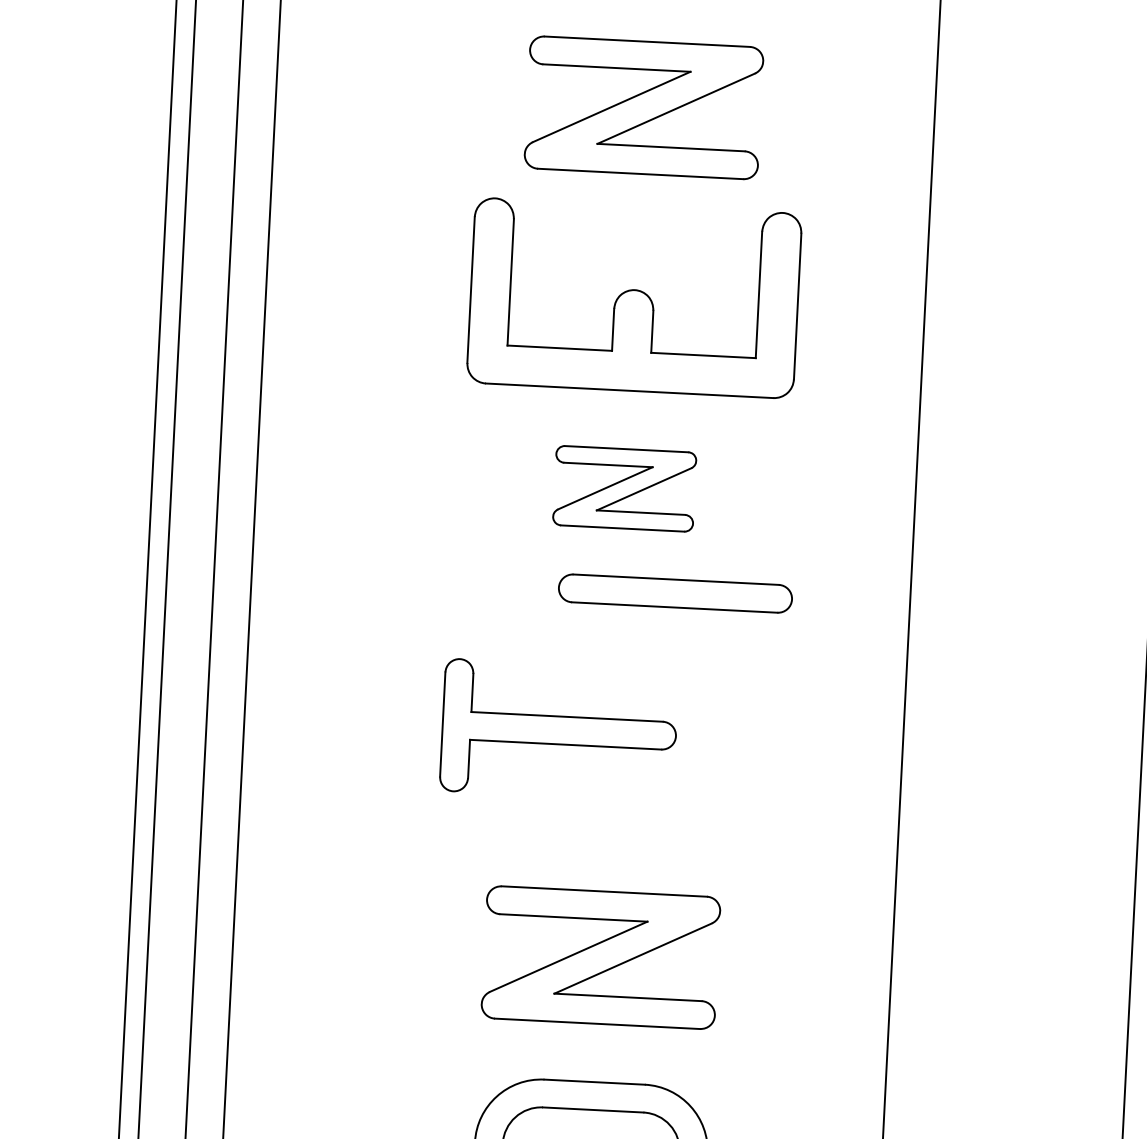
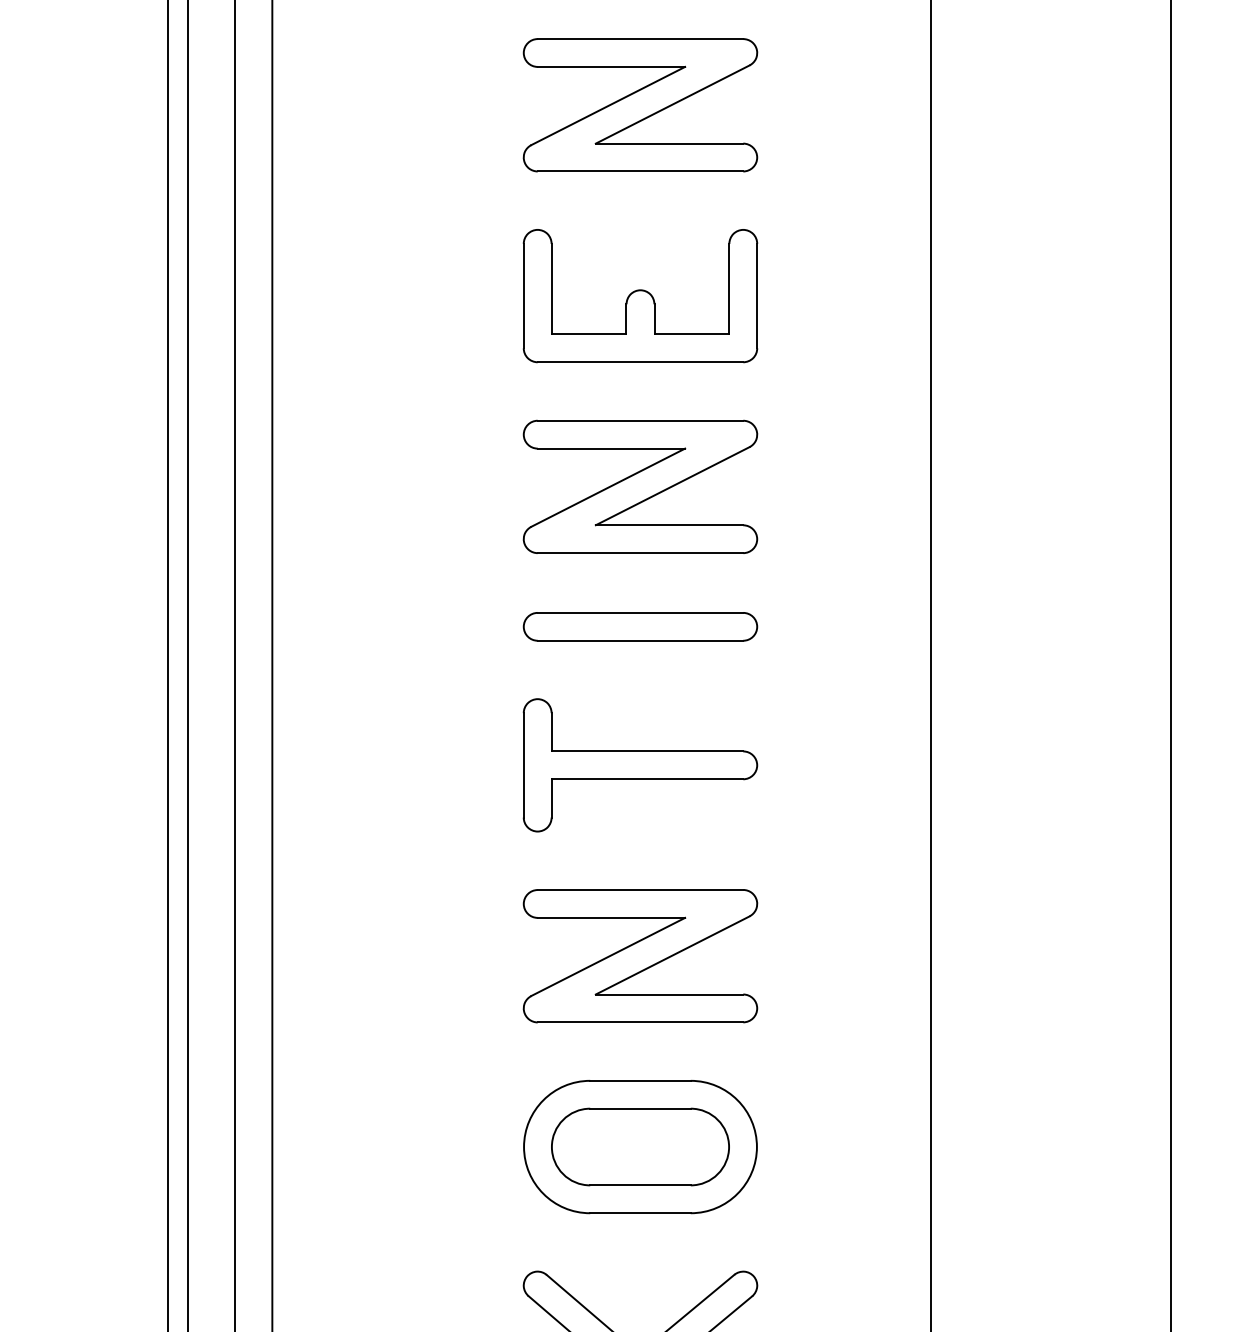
part: (634, 298) -> (640, 296), size x0.71
part: (624, 488) -> (640, 486), size x1.67
part: (675, 593) -> (640, 626), moved
part: (559, 730) -> (640, 765), moved

